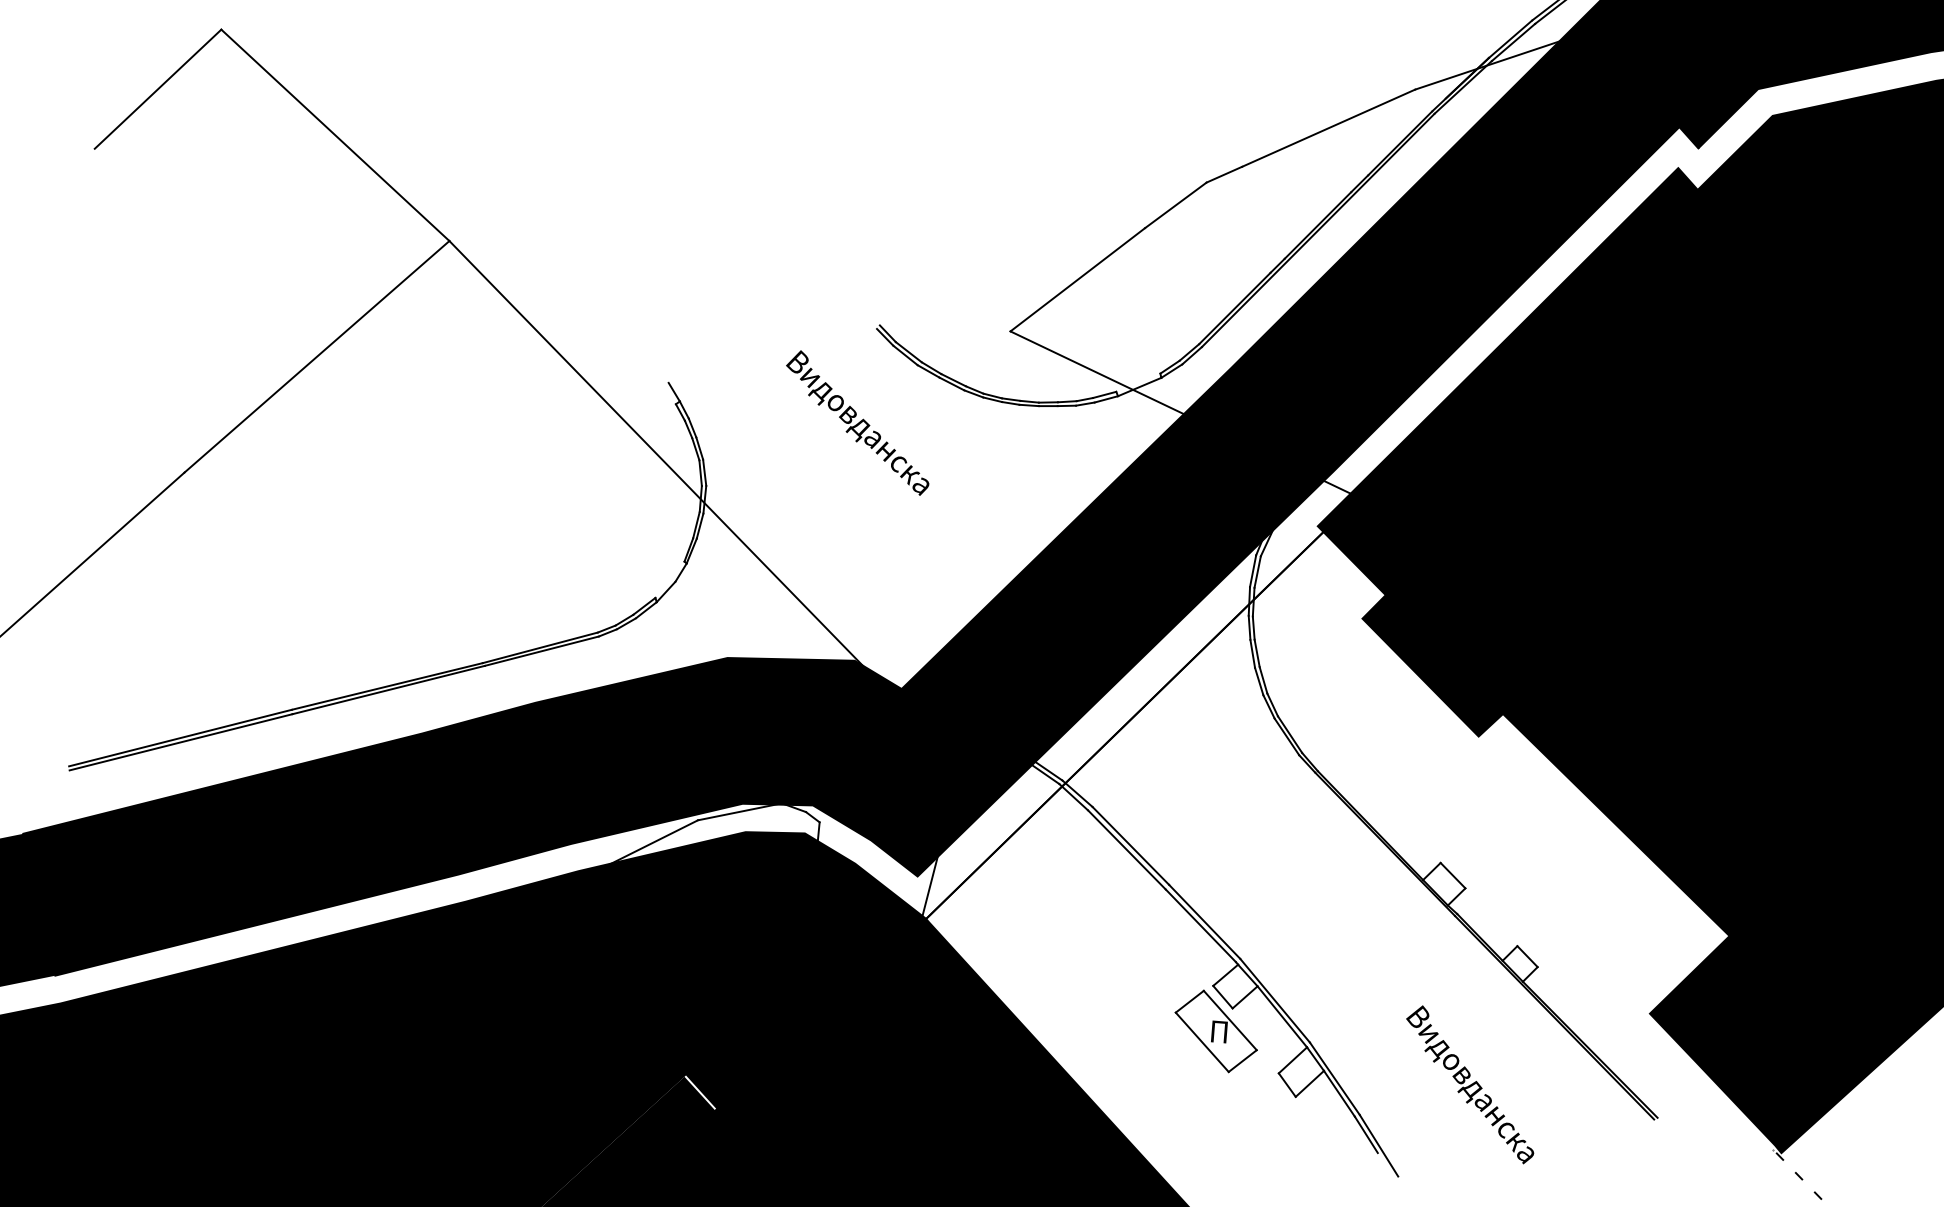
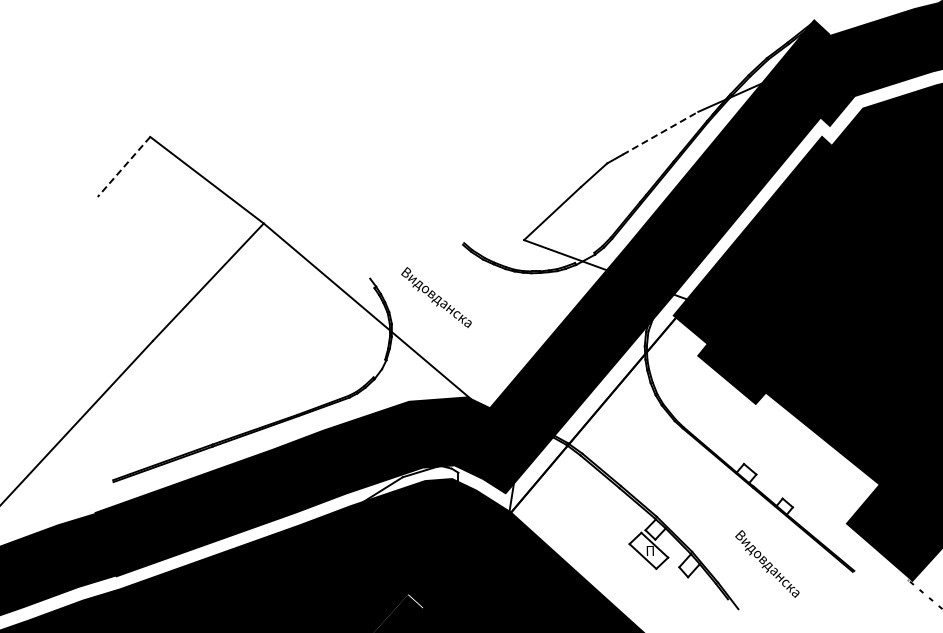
line: (159, 88) -> (124, 166), solid -> dashed
line: (1328, 128) -> (660, 133), solid -> dashed
text: (858, 422) -> (436, 297), moved

